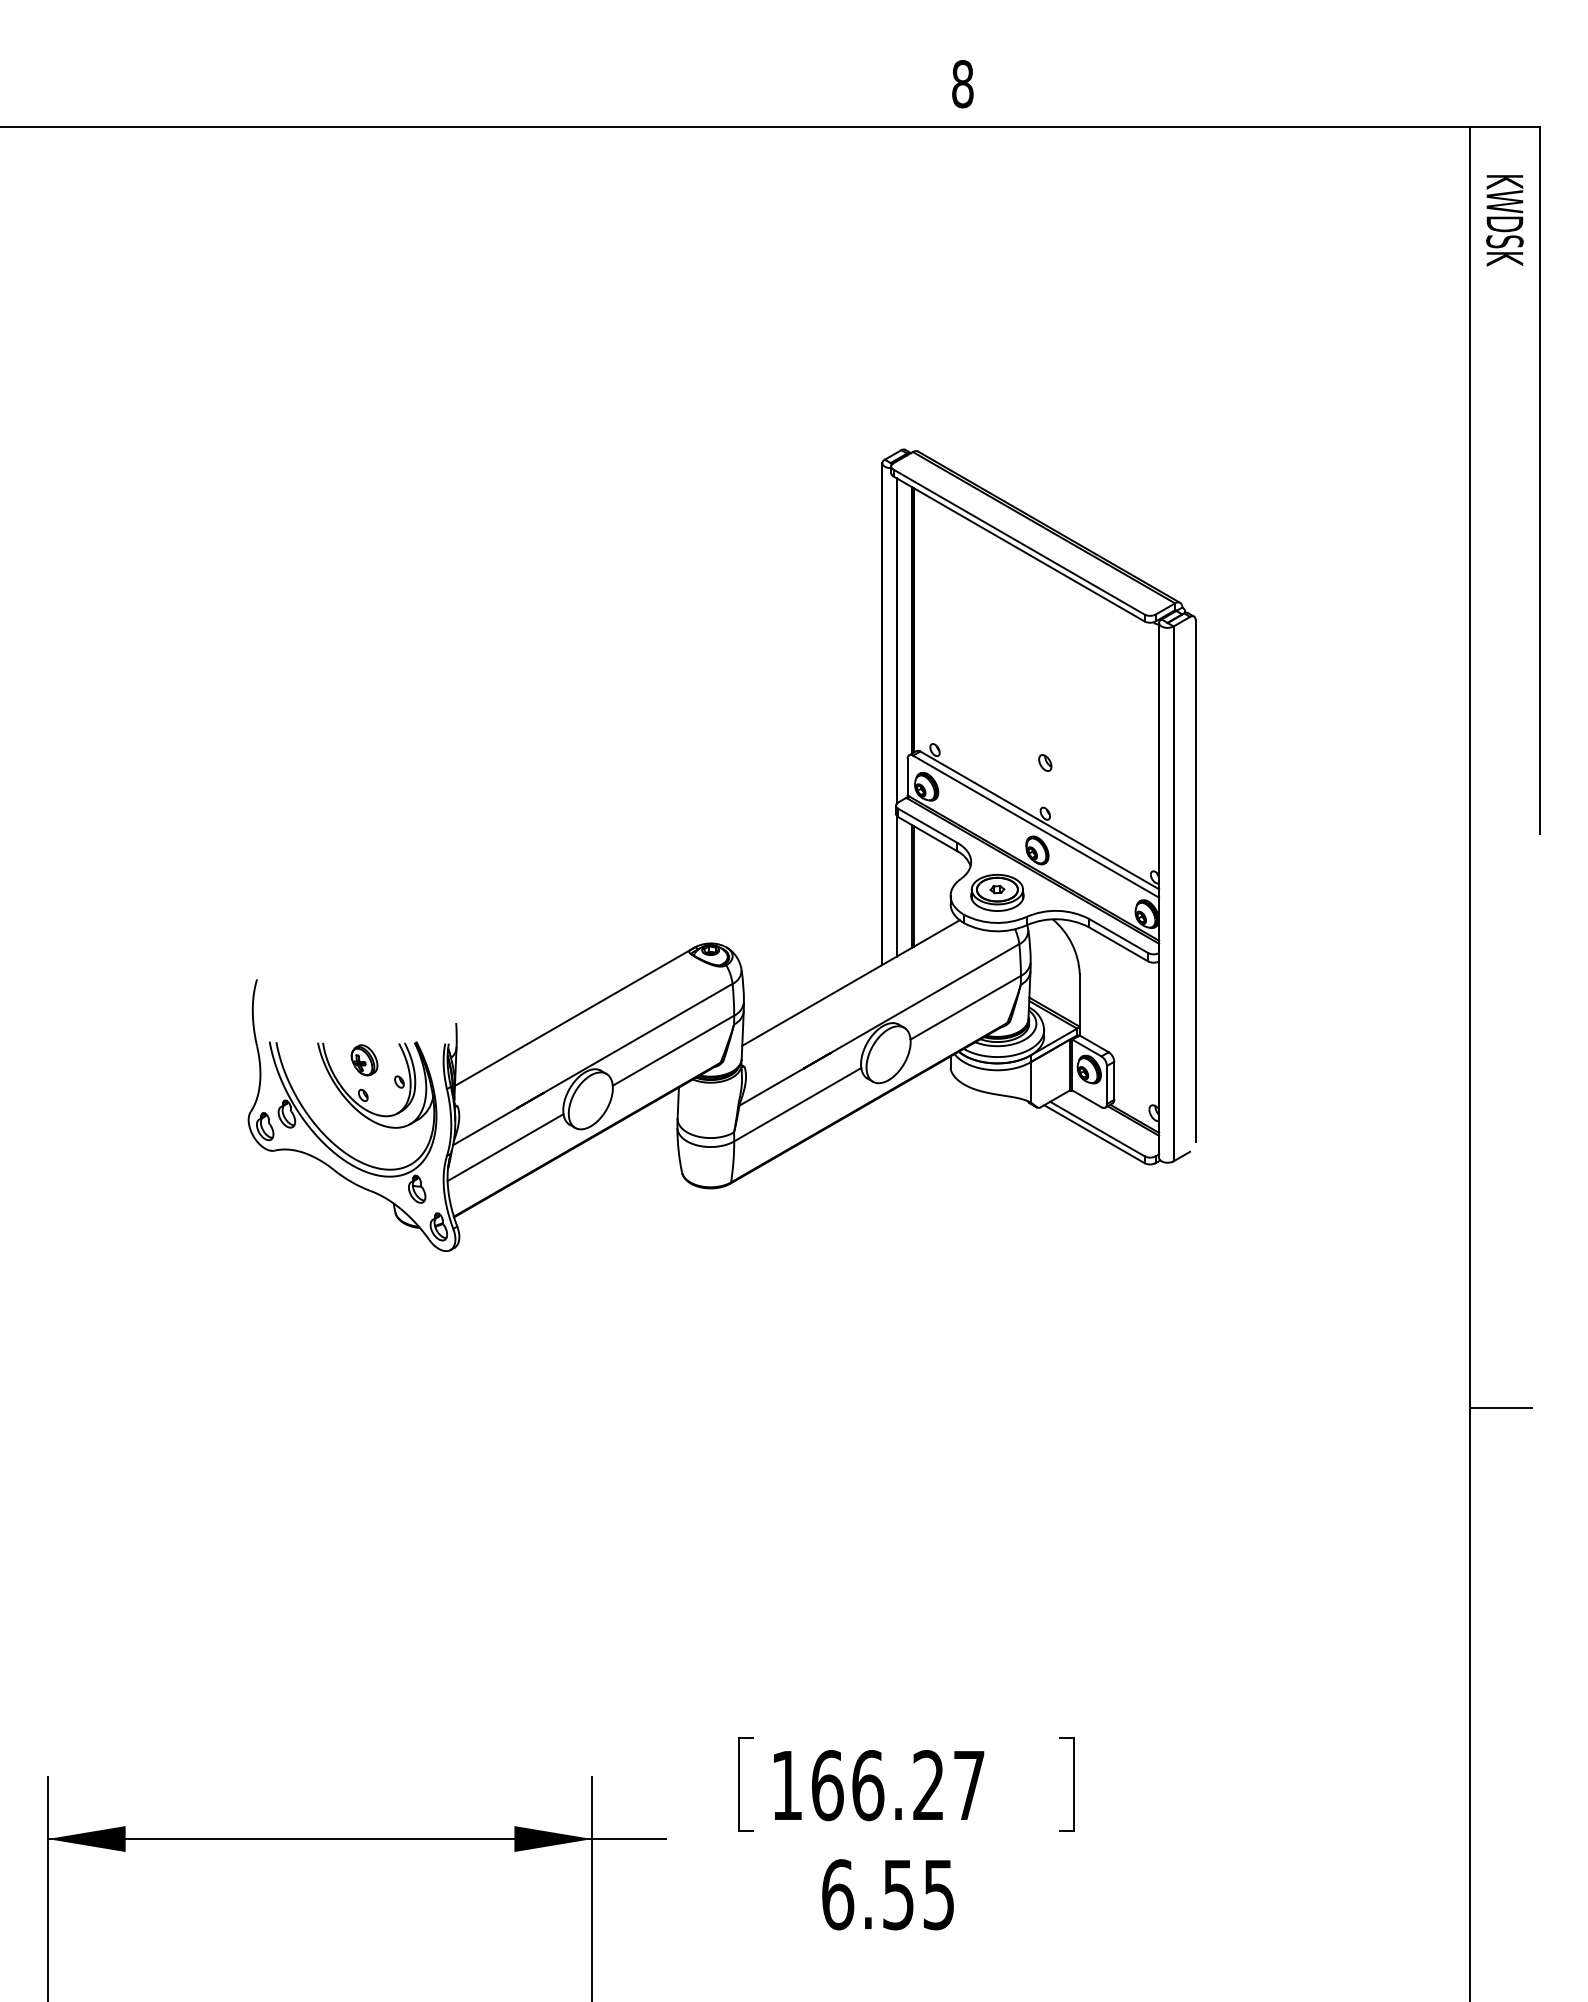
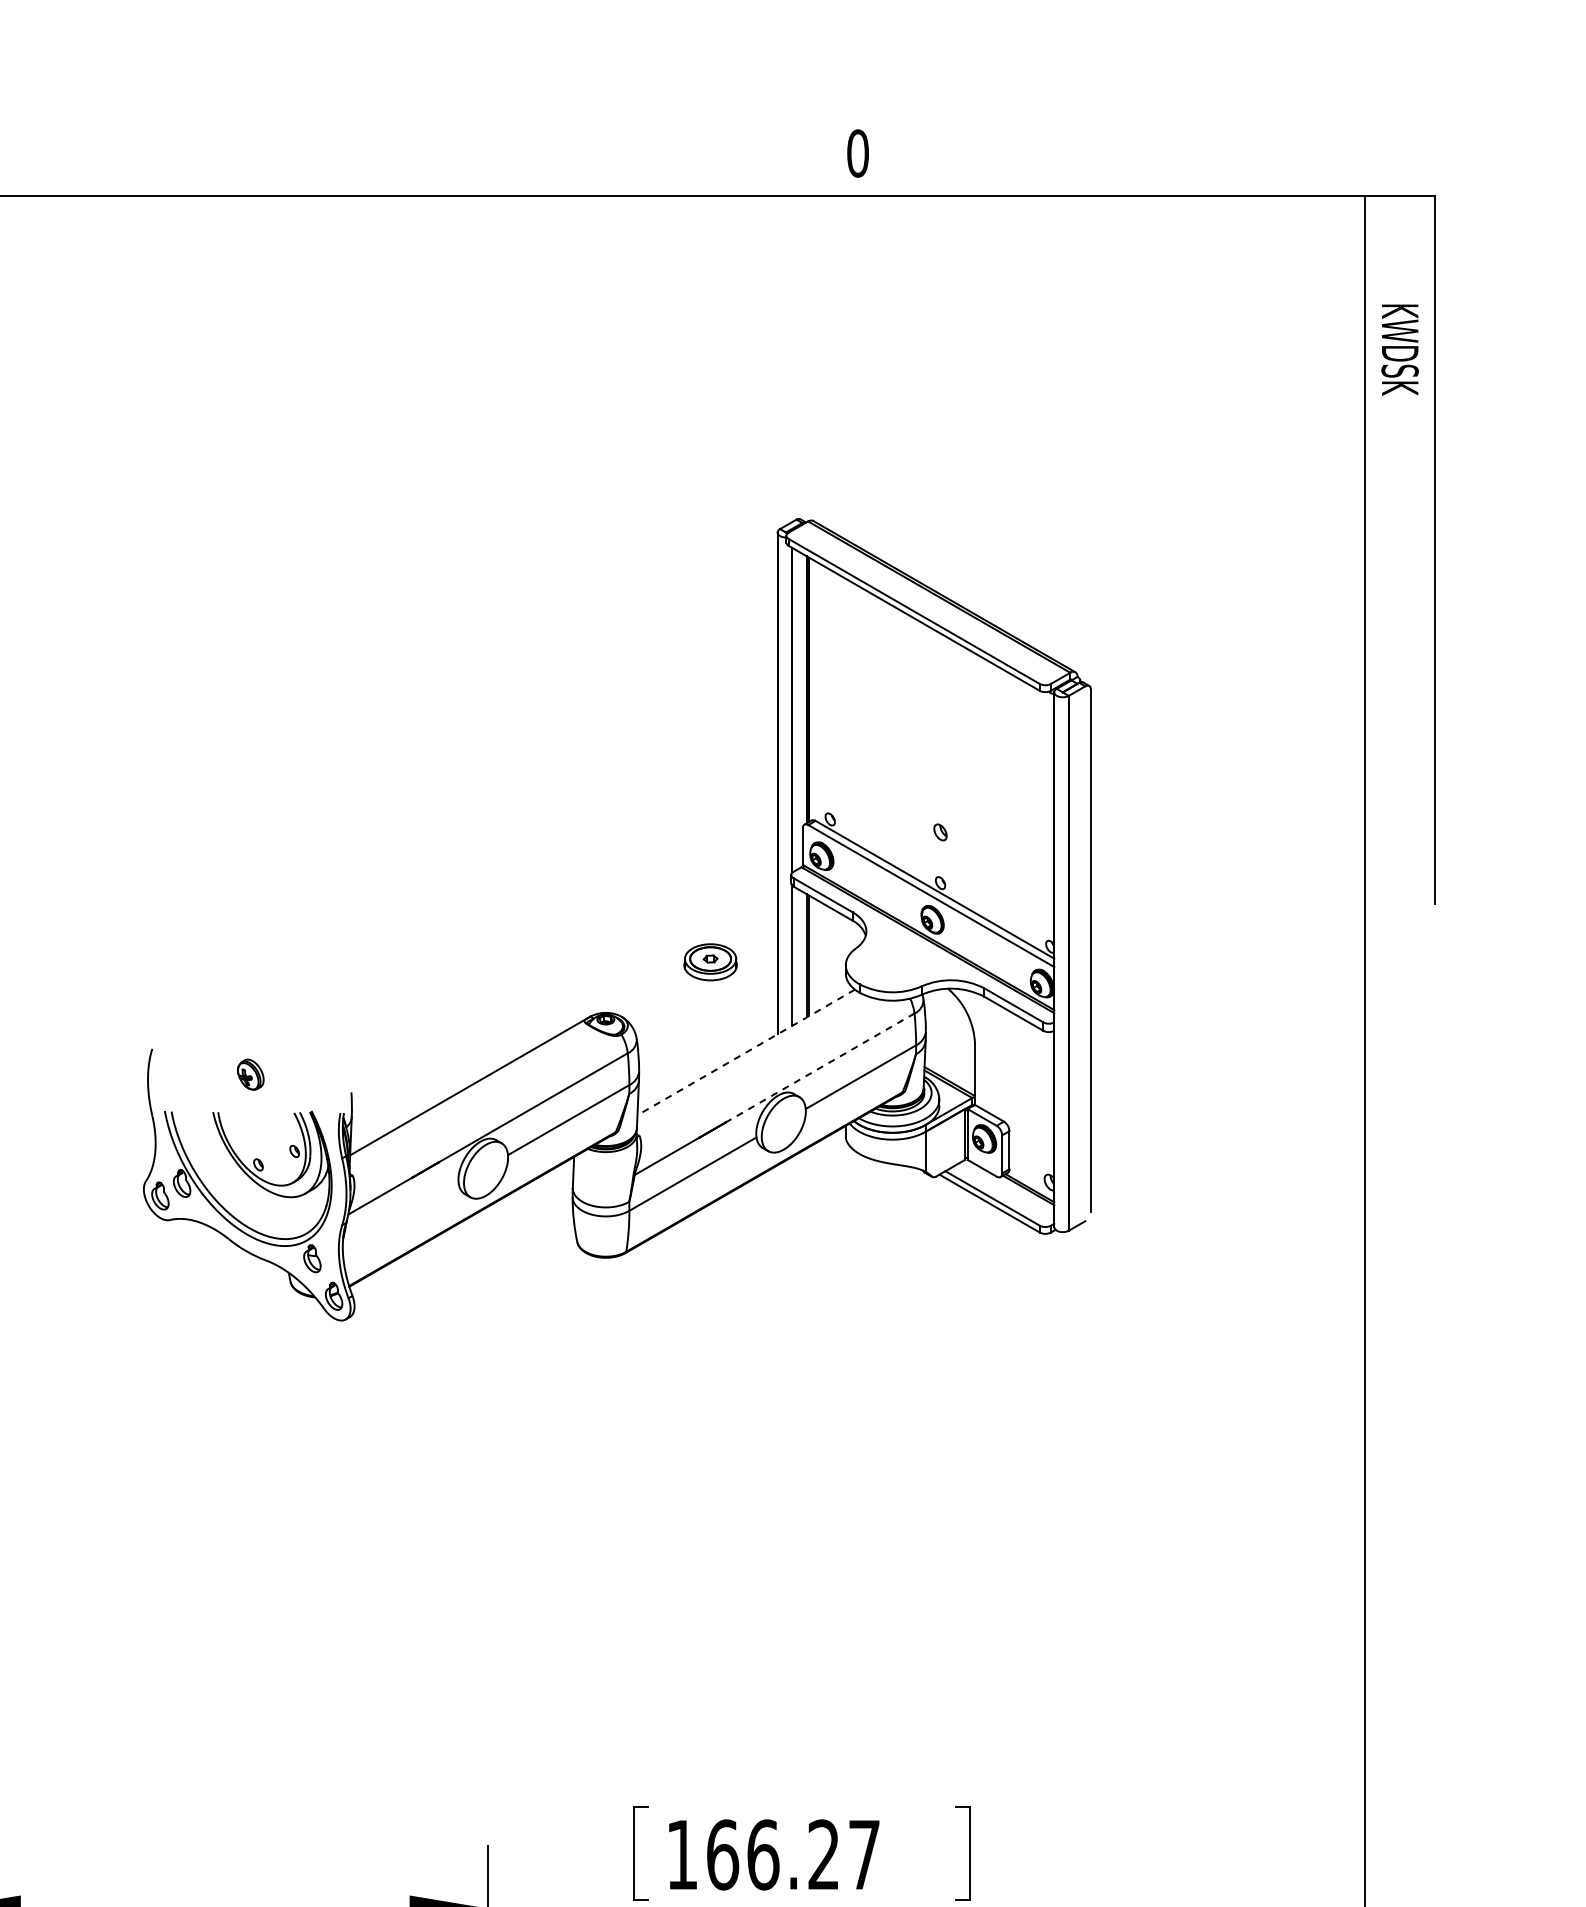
text: (962, 84) -> (857, 153), 8 -> 0
text: (1504, 220) -> (1399, 349), moved
part: (997, 892) -> (710, 961), moved
line: (851, 983) -> (746, 1052), solid -> dashed
line: (925, 998) -> (820, 1067), solid -> dashed
part: (364, 1060) -> (250, 1074), moved
line: (505, 1147) -> (400, 1216), removed
line: (1500, 1407) -> (1395, 1476), removed

